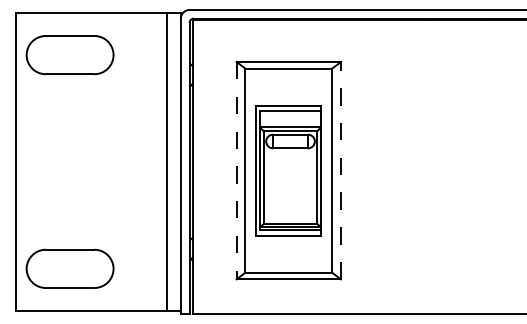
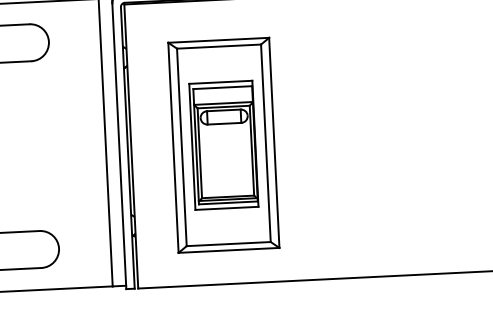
line: (236, 170) -> (173, 147), dashed -> solid
line: (340, 170) -> (273, 142), dashed -> solid

